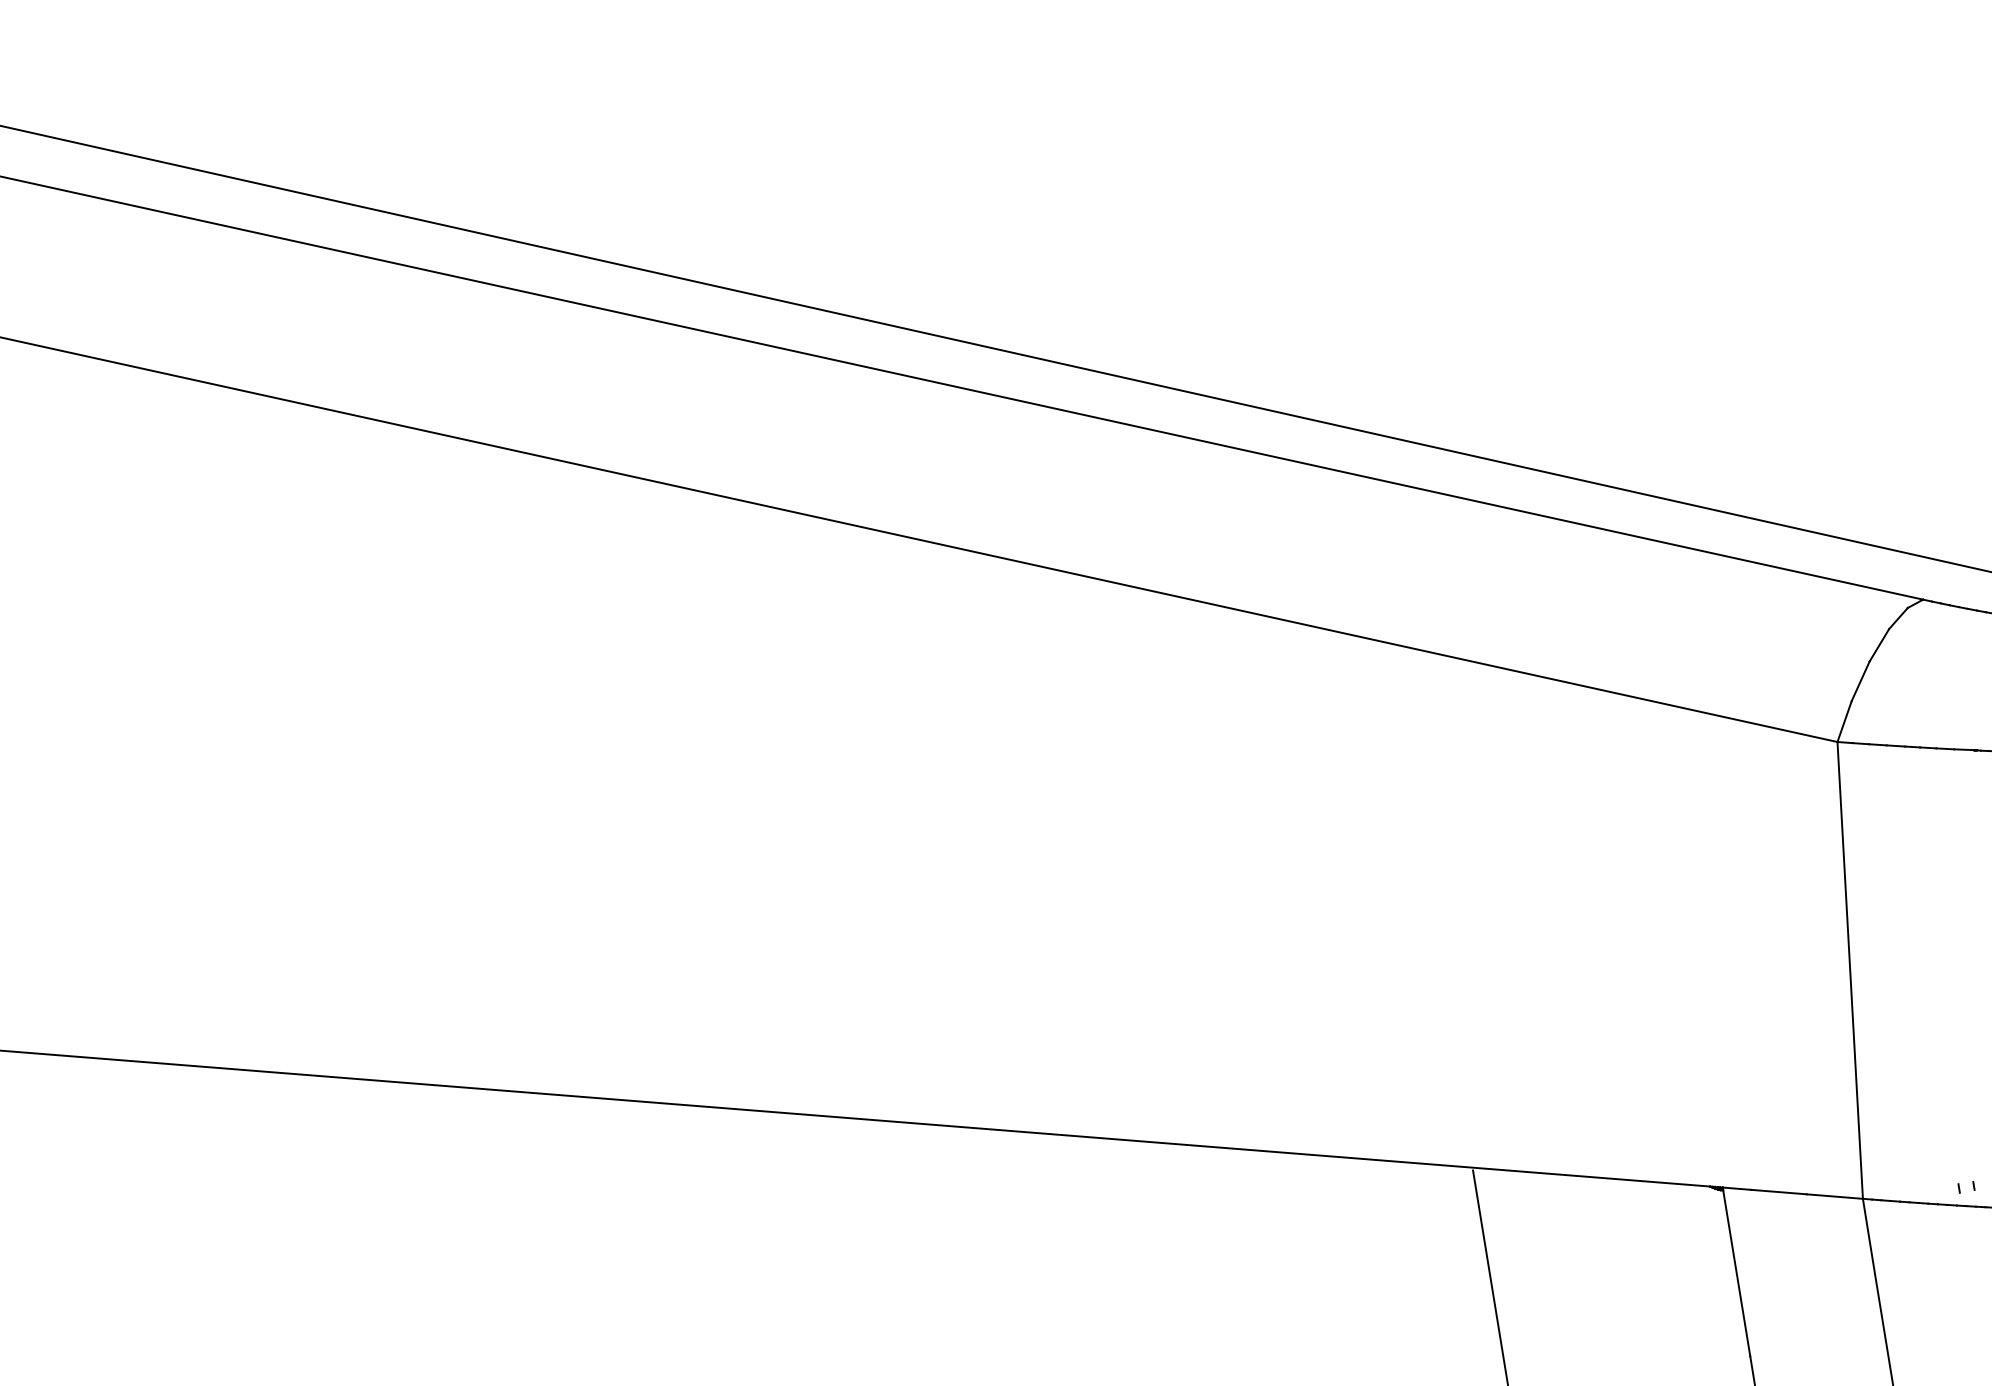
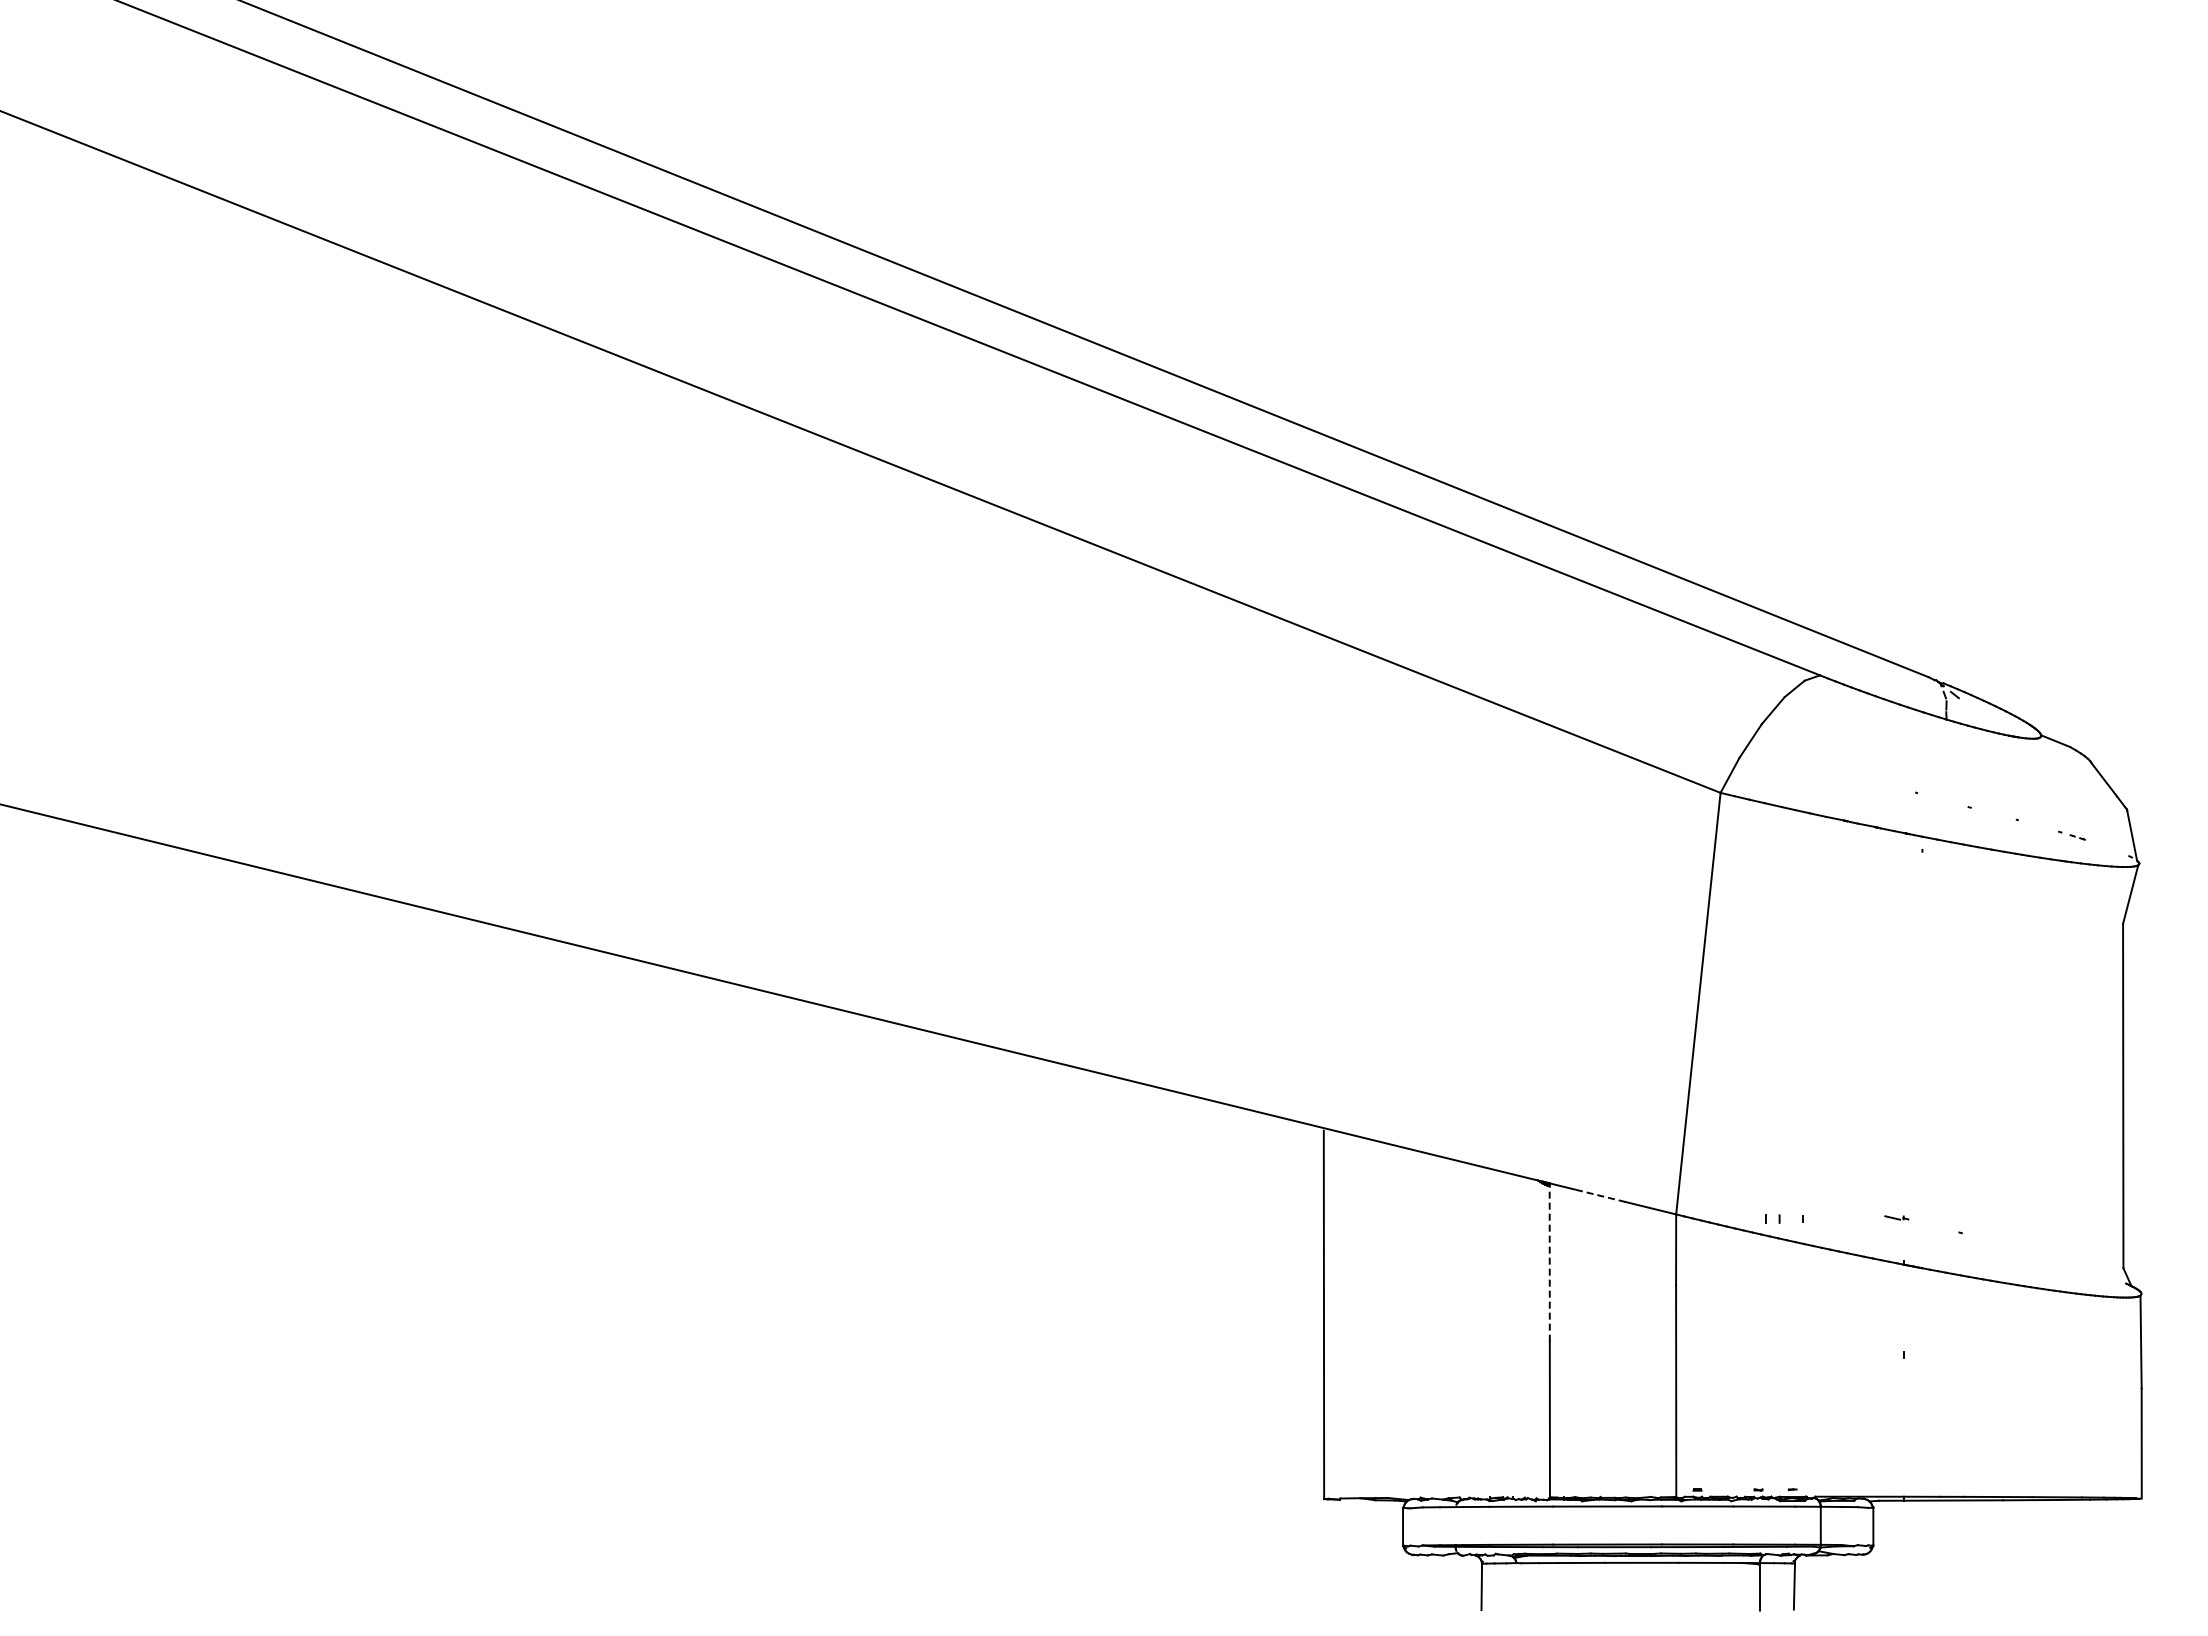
line: (1777, 1191) -> (1599, 1195), solid -> dashed
line: (1736, 1272) -> (1549, 1263), solid -> dashed

